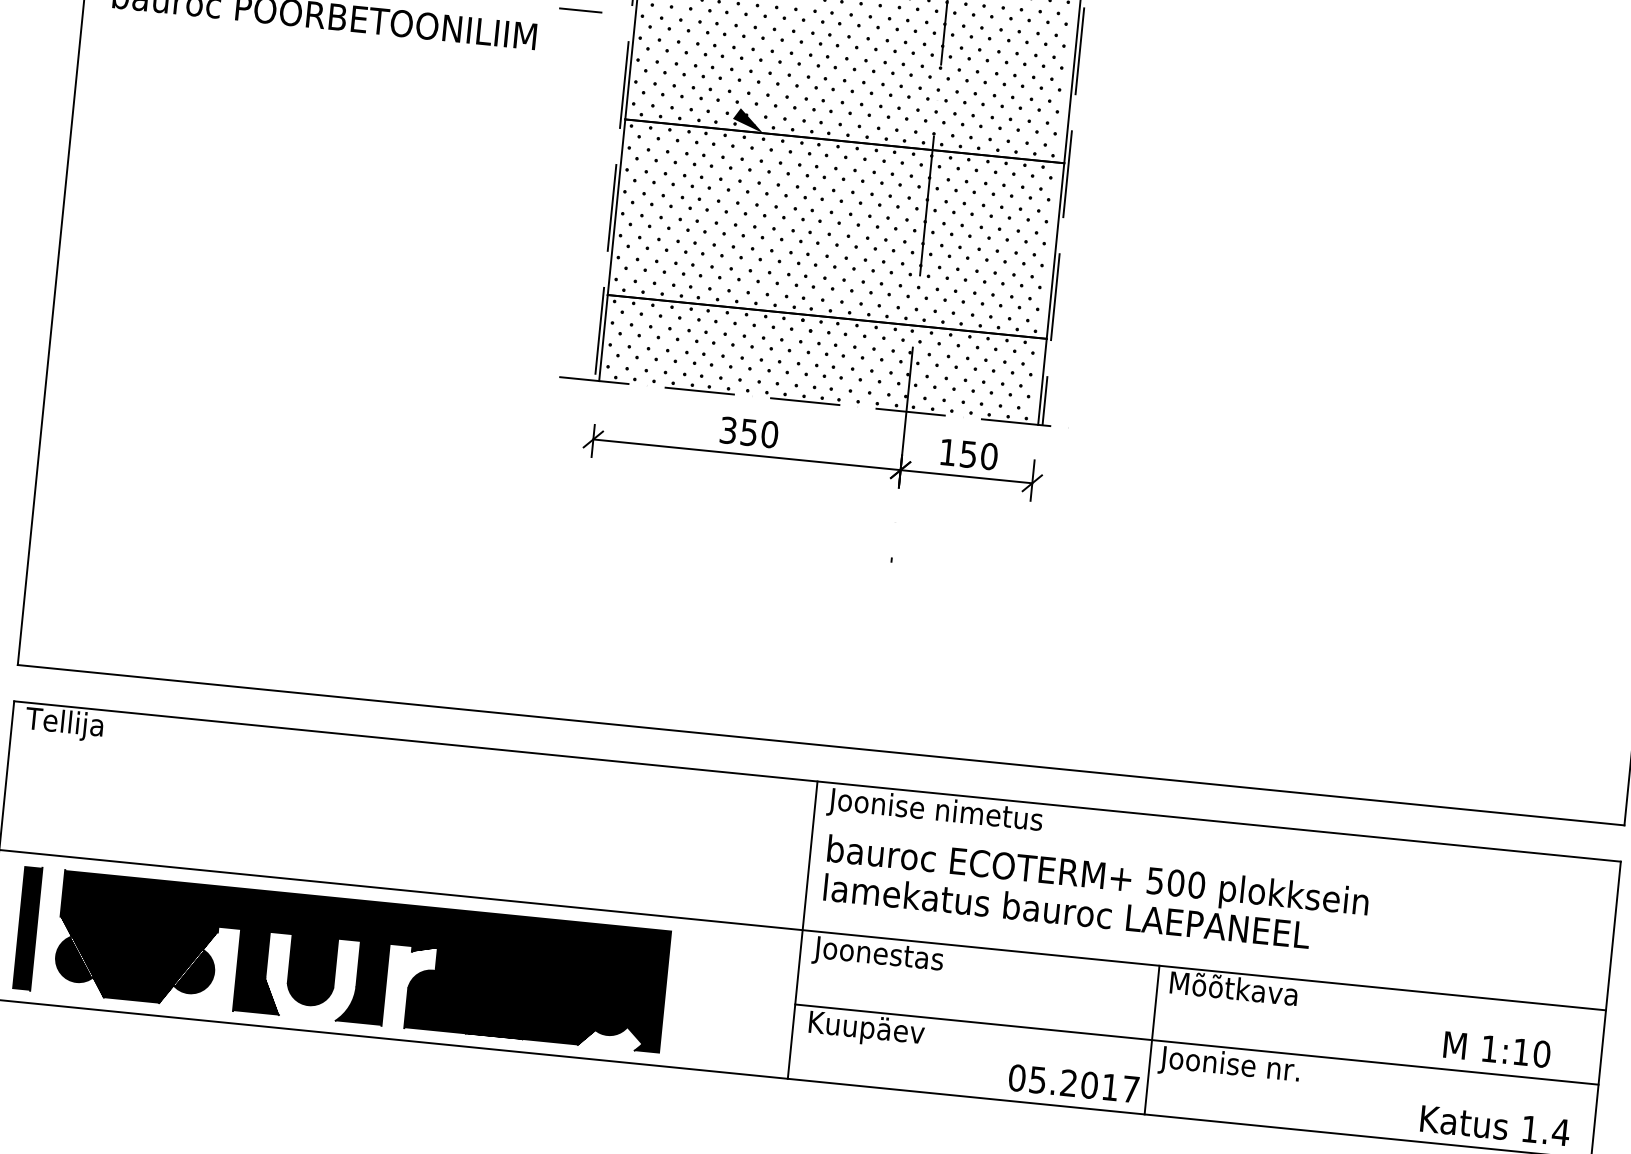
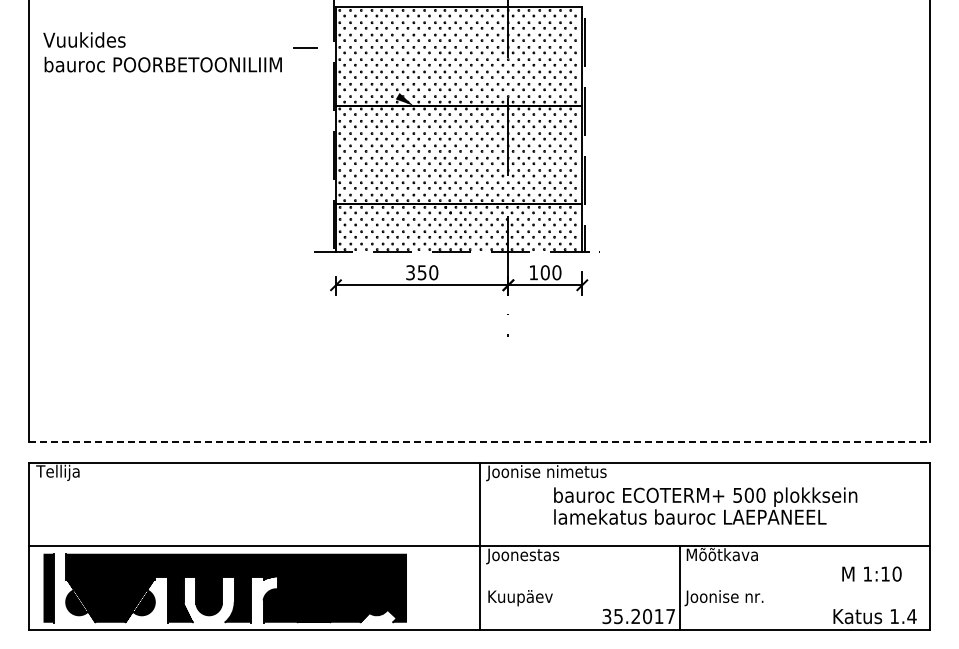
text: (967, 453) -> (544, 272), 150 -> 100
line: (821, 745) -> (479, 442), solid -> dashed
text: (1096, 893) -> (705, 505), moved
line: (1196, 1043) -> (704, 587), removed
text: (1016, 1077) -> (606, 616), 05.2017 -> 35.2017

